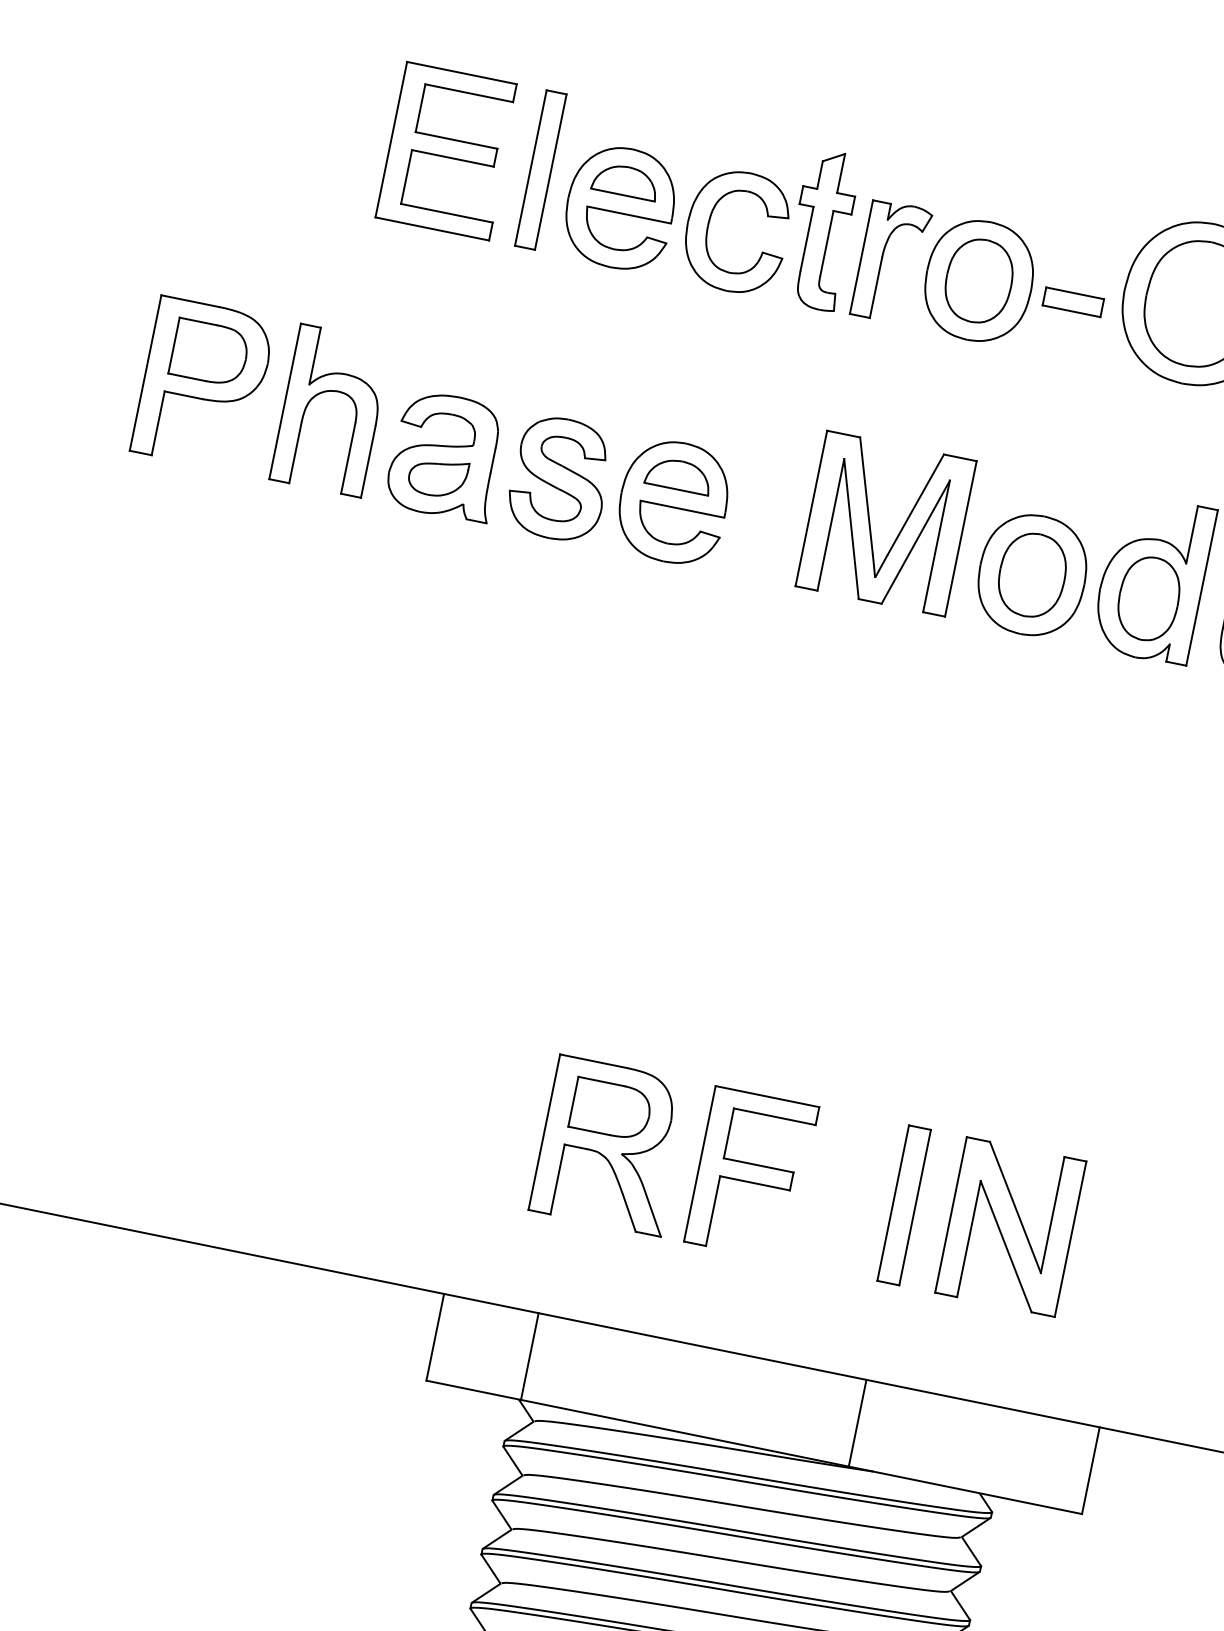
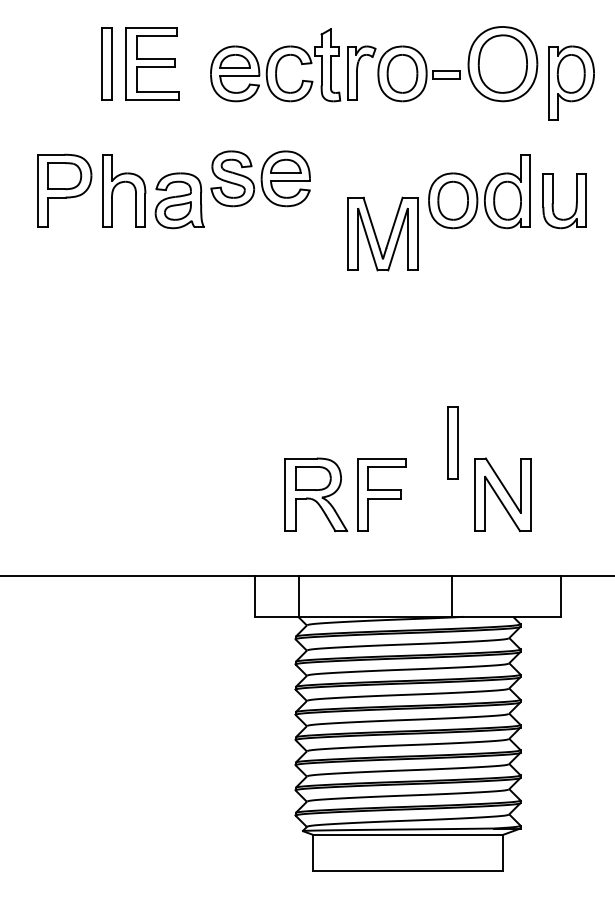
part: (539, 168) -> (106, 63), moved
part: (619, 490) -> (260, 178), moved
part: (872, 521) -> (376, 234), moved
part: (902, 1204) -> (452, 442), moved

